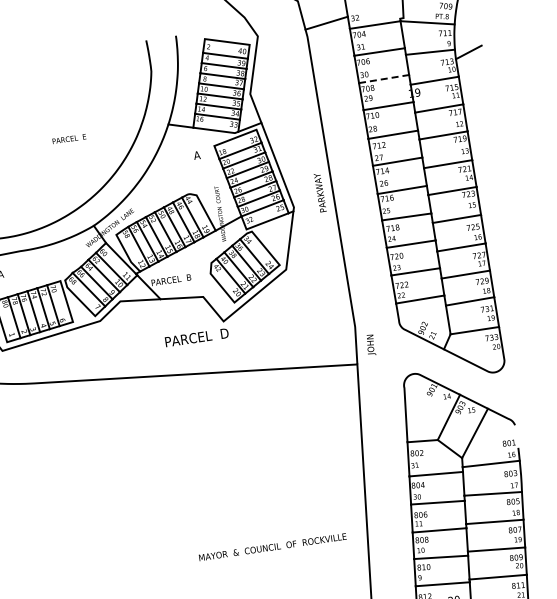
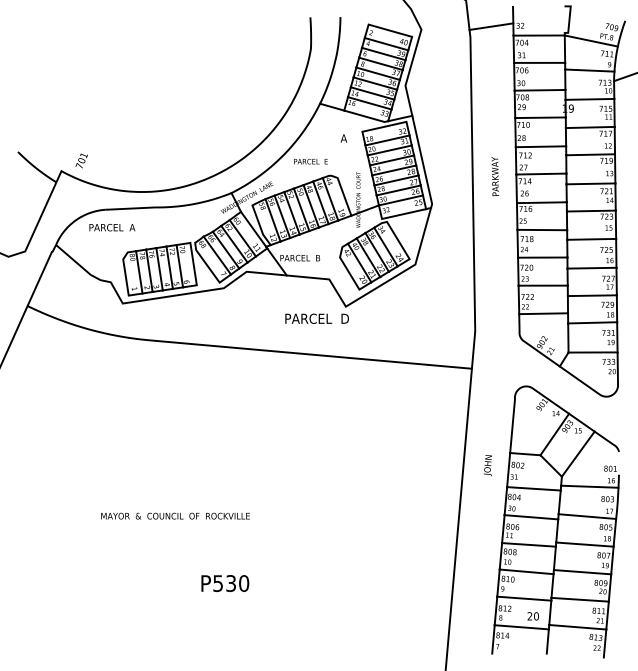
line: (384, 79) -> (540, 90), dashed -> solid
text: (68, 138) -> (310, 161), moved
text: (319, 192) -> (494, 176), moved
text: (370, 345) -> (487, 465), moved
text: (272, 546) -> (175, 515), moved

